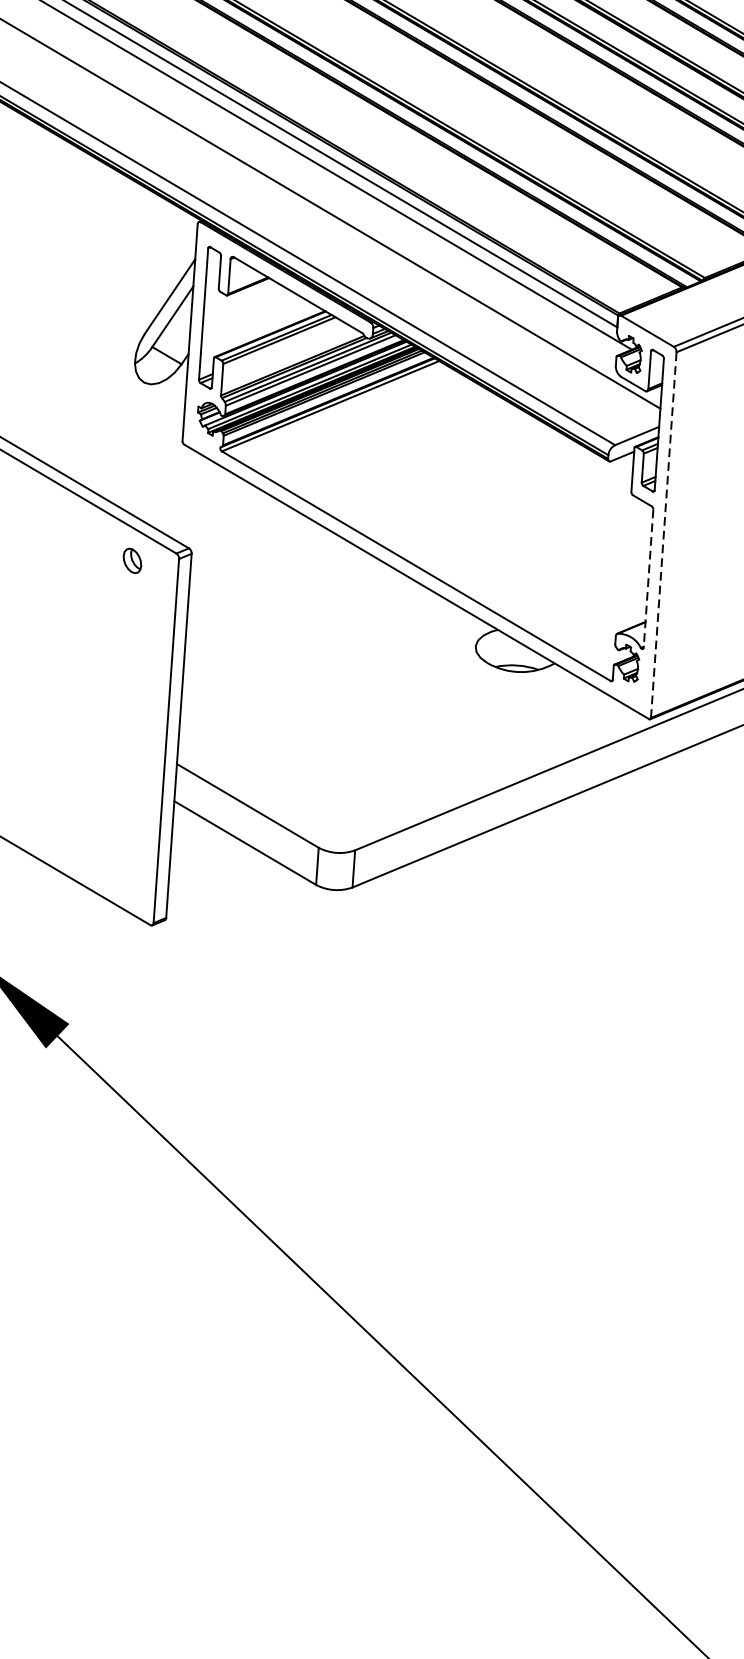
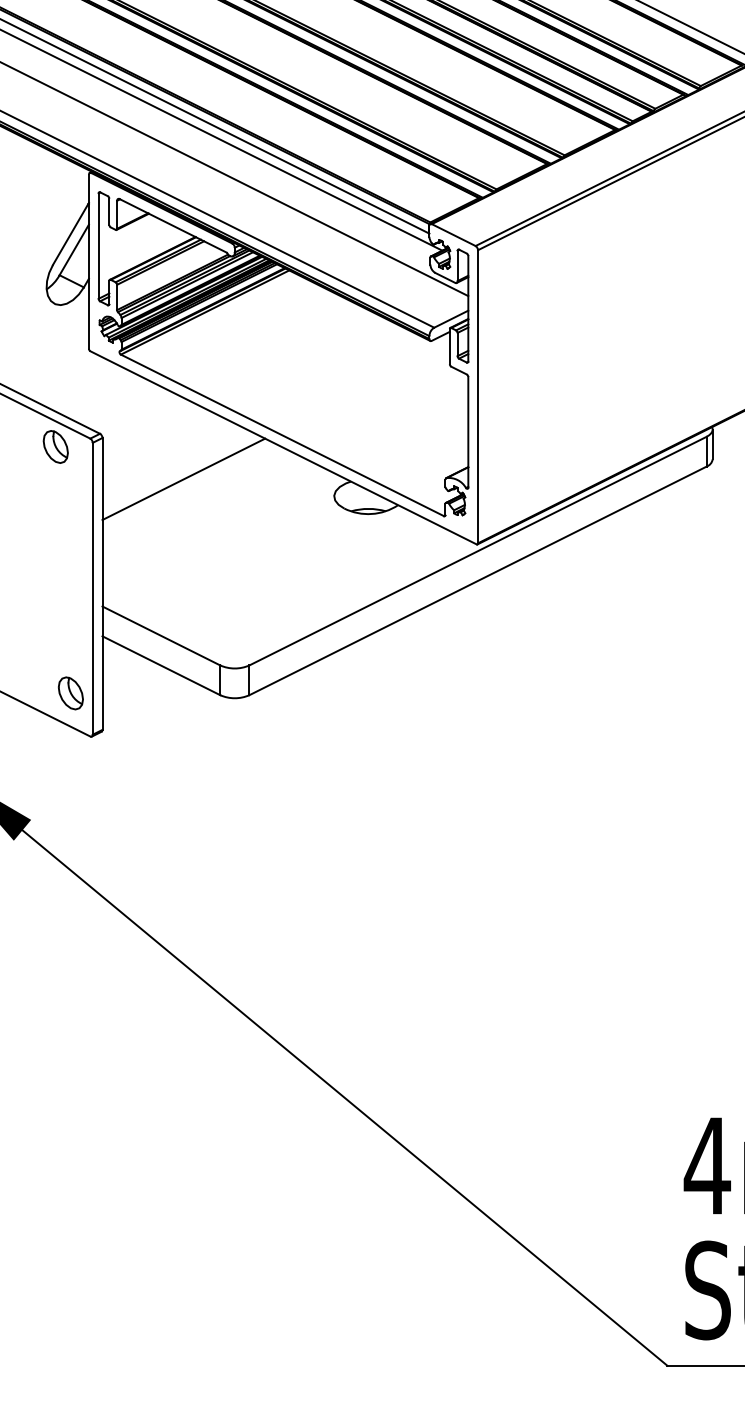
line: (664, 534) -> (478, 396), dashed -> solid
part: (132, 560) -> (55, 446), size x1.67
line: (648, 578) -> (468, 432), dashed -> solid
line: (289, 612) -> (183, 479), added
part: (129, 869) -> (70, 693), added

